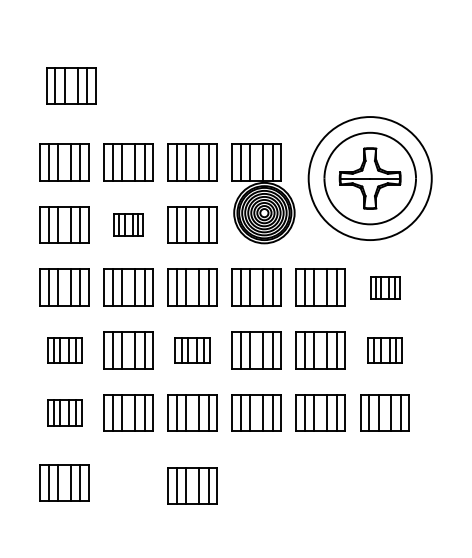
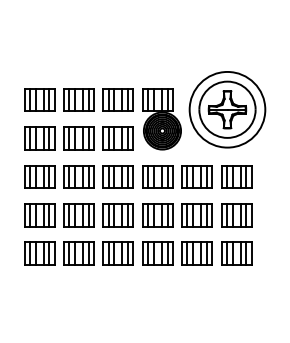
part: (70, 85) -> (43, 52), removed
part: (127, 225) -> (78, 138), size x1.67
part: (384, 287) -> (236, 176), size x1.67
part: (64, 350) -> (39, 215), size x1.43
part: (191, 350) -> (117, 215), size x1.43
part: (384, 350) -> (236, 215), size x1.43
part: (64, 412) -> (39, 253), size x1.43
part: (64, 482) -> (39, 296), removed
part: (191, 485) -> (117, 298), removed

